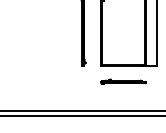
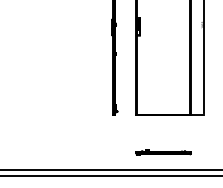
part: (123, 81) -> (163, 152), moved

